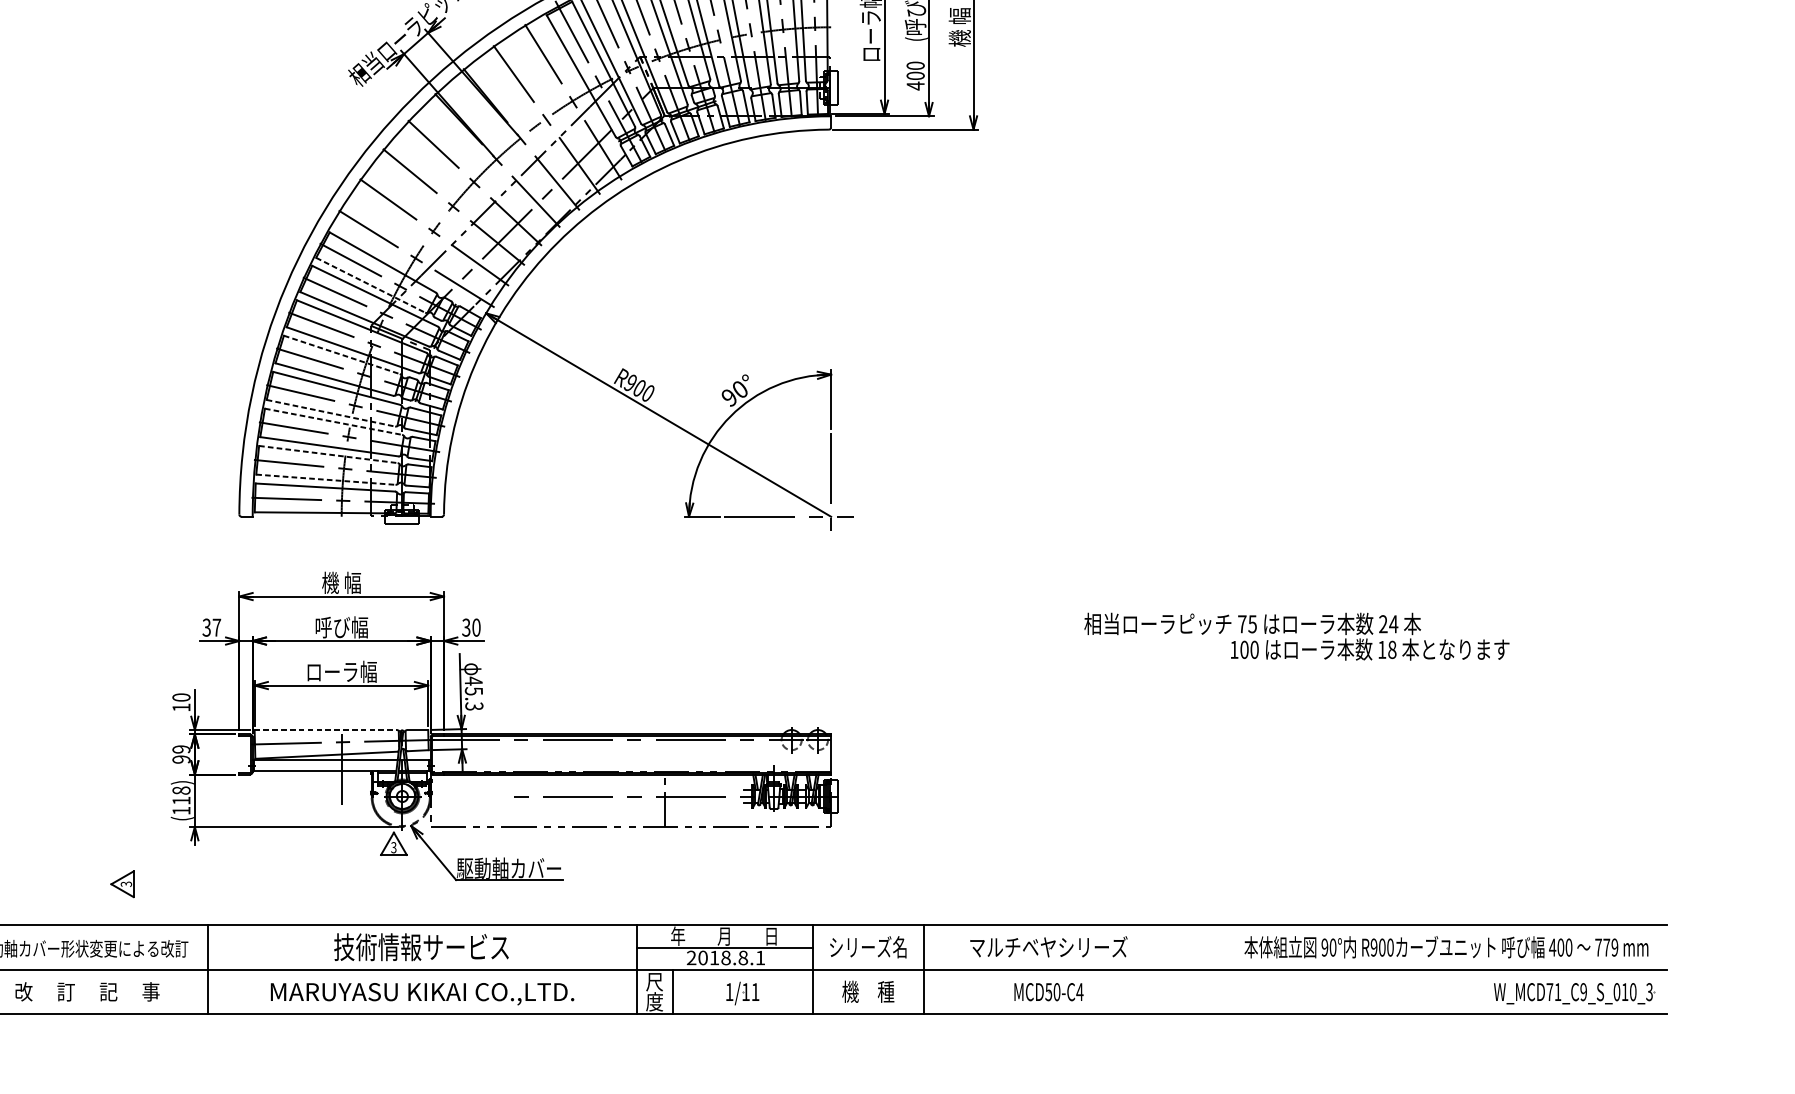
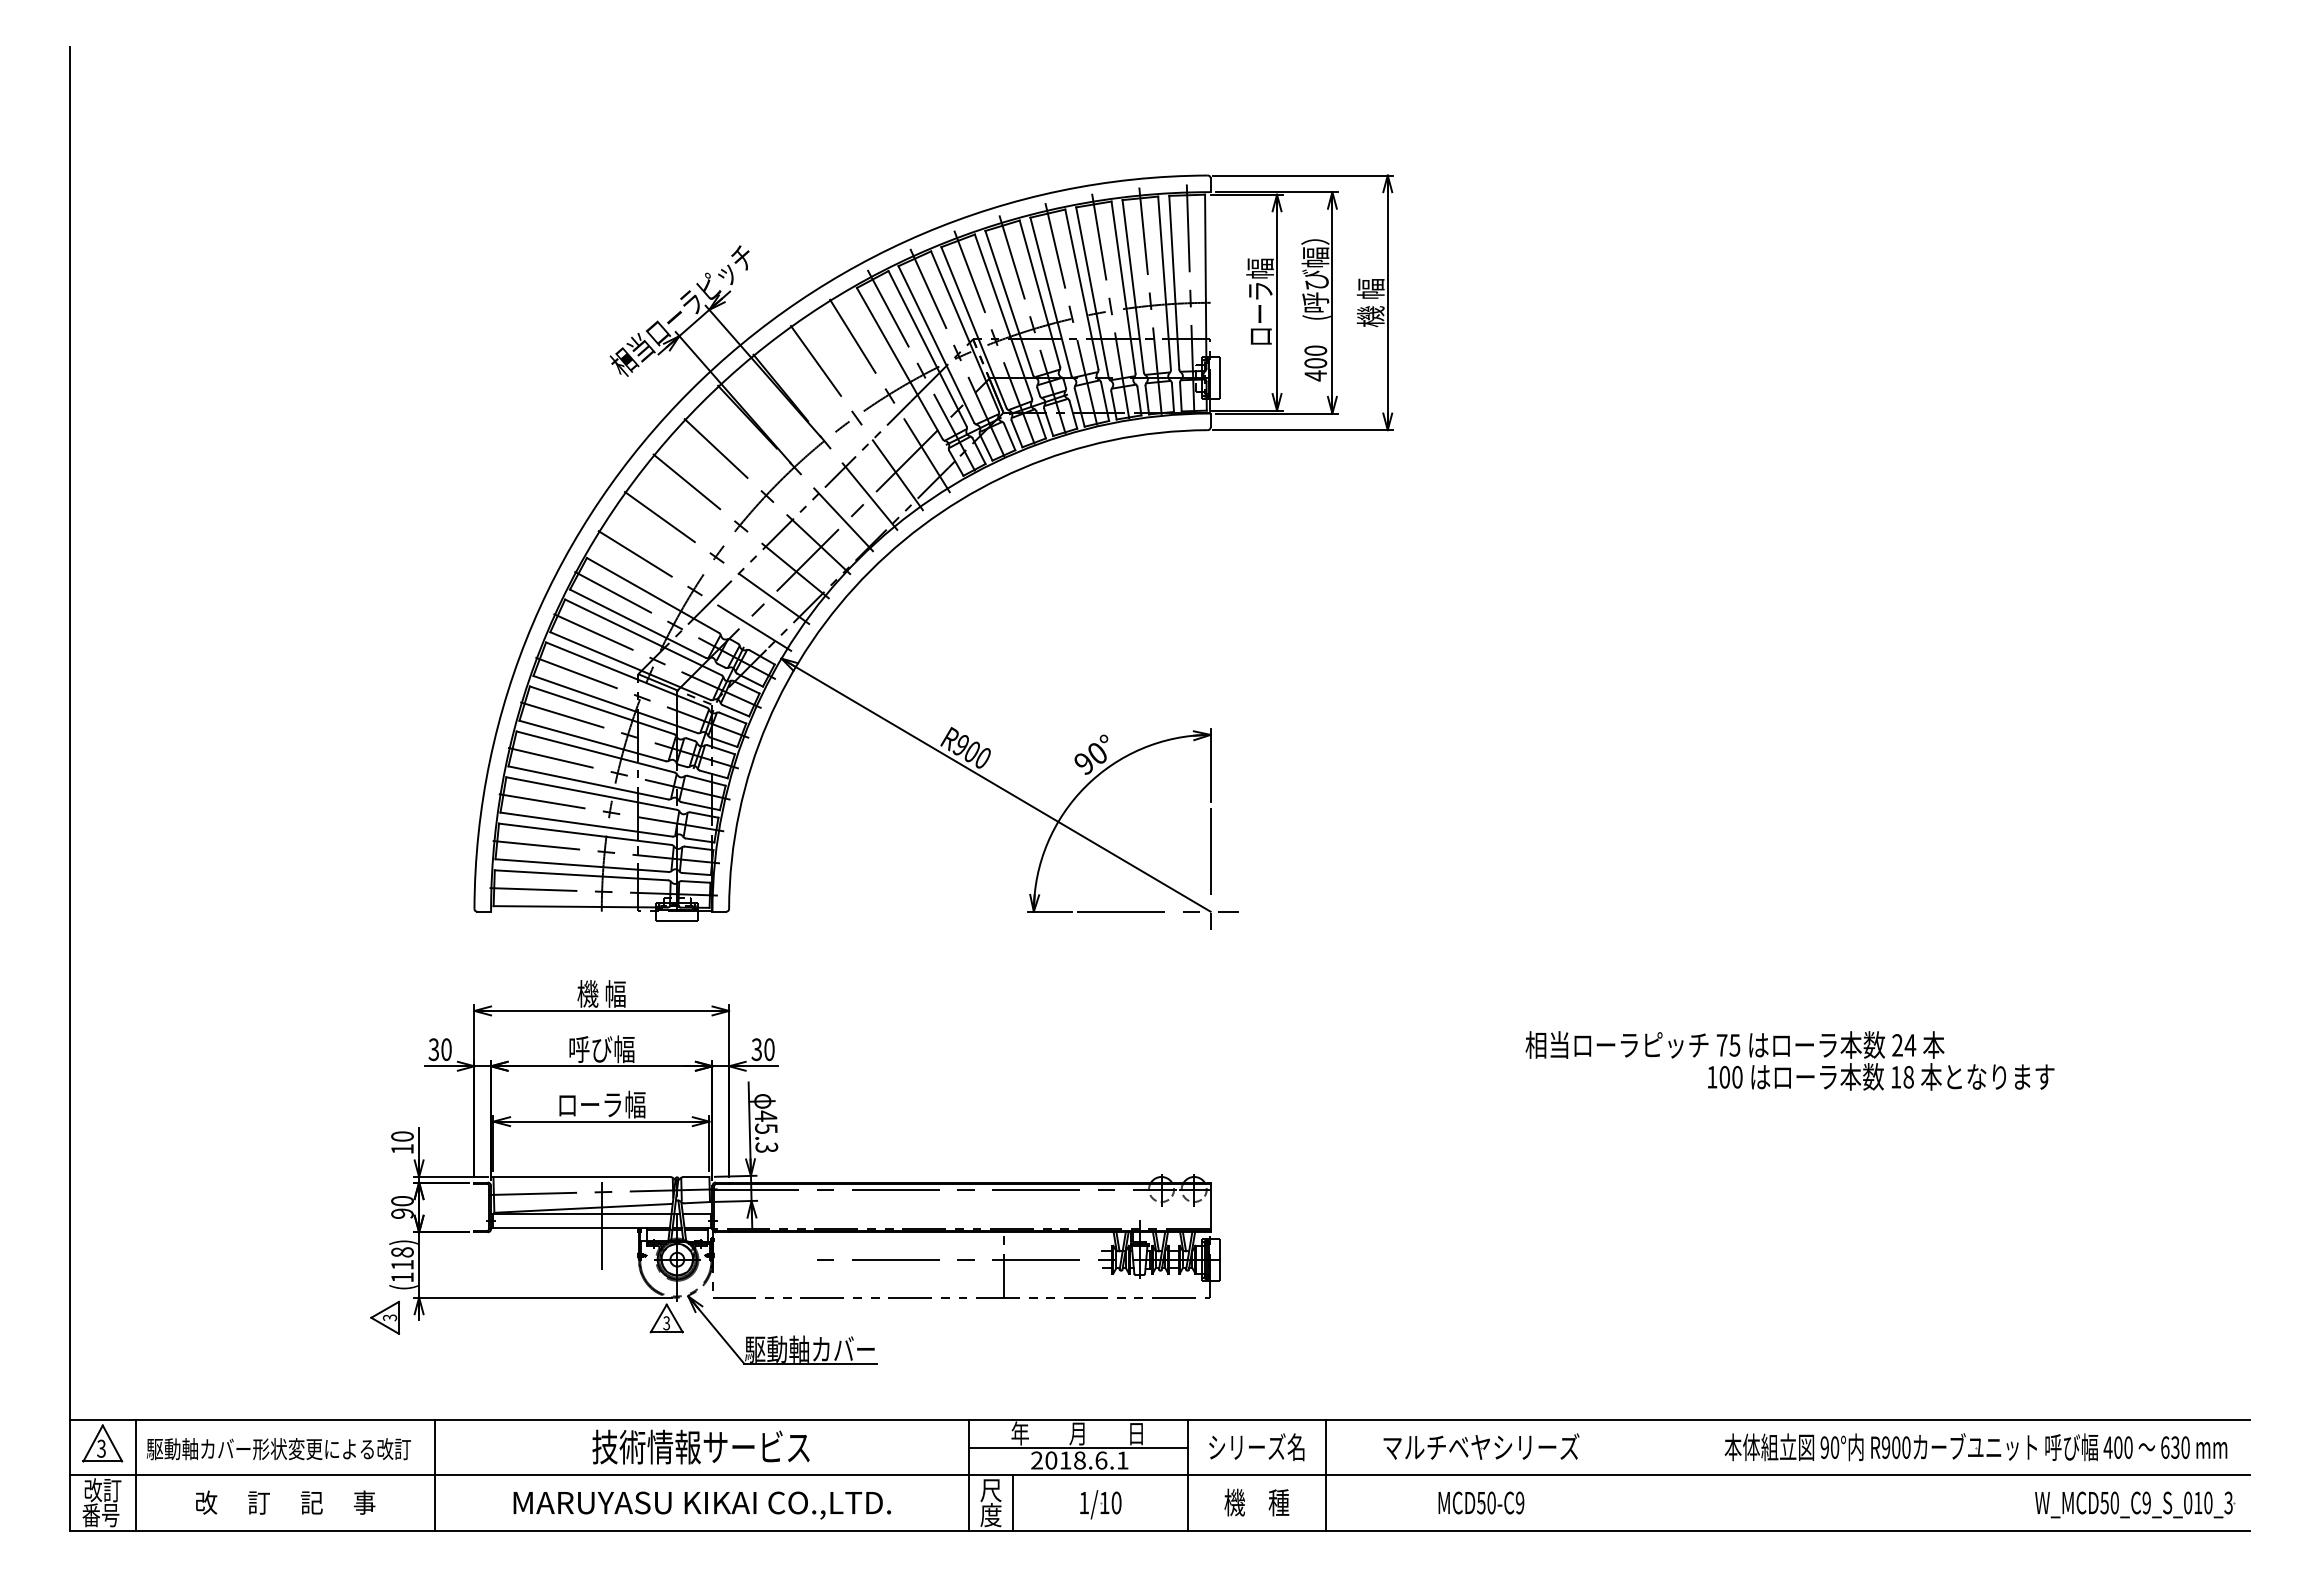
line: (370, 285) -> (637, 623), dashed -> solid
line: (341, 355) -> (601, 710), dashed -> solid
line: (331, 412) -> (588, 782), dashed -> solid
line: (333, 421) -> (591, 793), dashed -> solid
line: (328, 454) -> (585, 834), dashed -> solid
line: (326, 479) -> (582, 865), dashed -> solid
text: (216, 627) -> (446, 1049), 37 -> 30
line: (326, 729) -> (582, 1176), dashed -> solid
text: (181, 749) -> (402, 1201), 99 -> 90
part: (122, 883) -> (384, 1317), moved
text: (1606, 947) -> (2175, 1447), 779 -> 630
text: (743, 957) -> (1101, 1460), 2018.8.1 -> 2018.6.1
text: (755, 991) -> (1116, 1502), 1/11 -> 1/10
text: (1079, 991) -> (1519, 1502), MCD50-C4 -> MCD50-C9
text: (1553, 991) -> (2109, 1502), W_MCD71_C9_S_010_3 -> W_MCD50_C9_S_010_3

